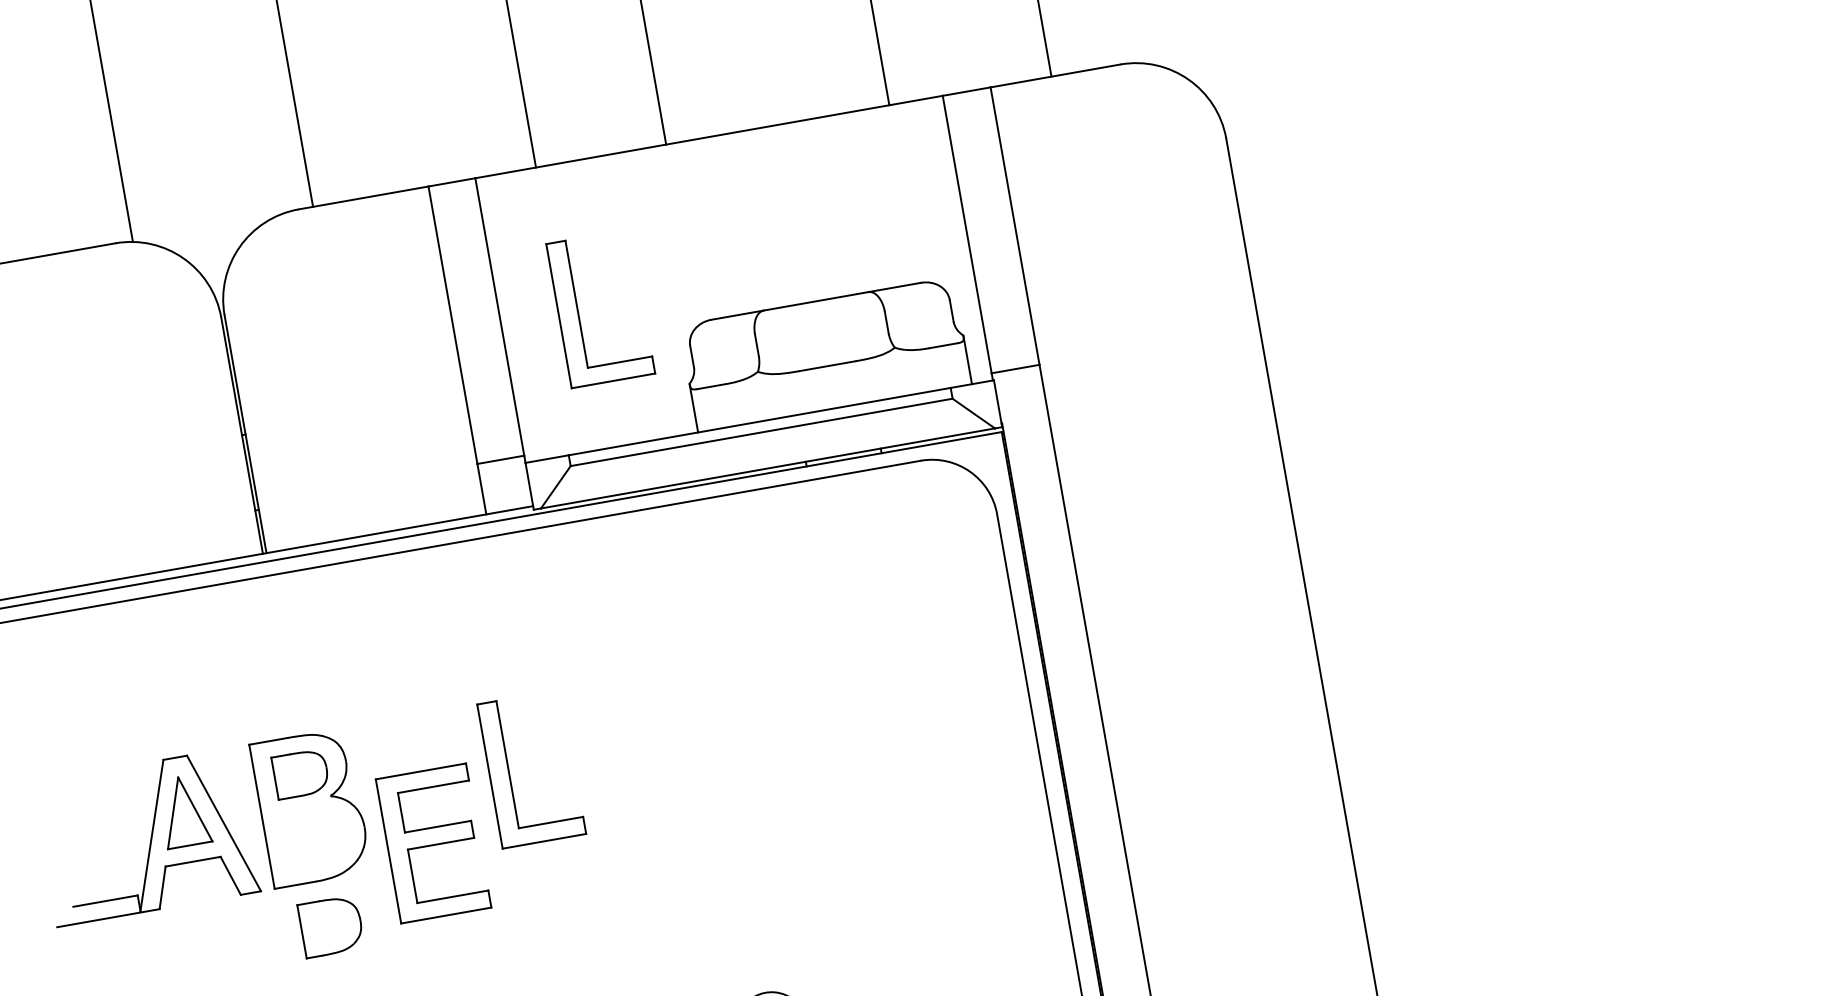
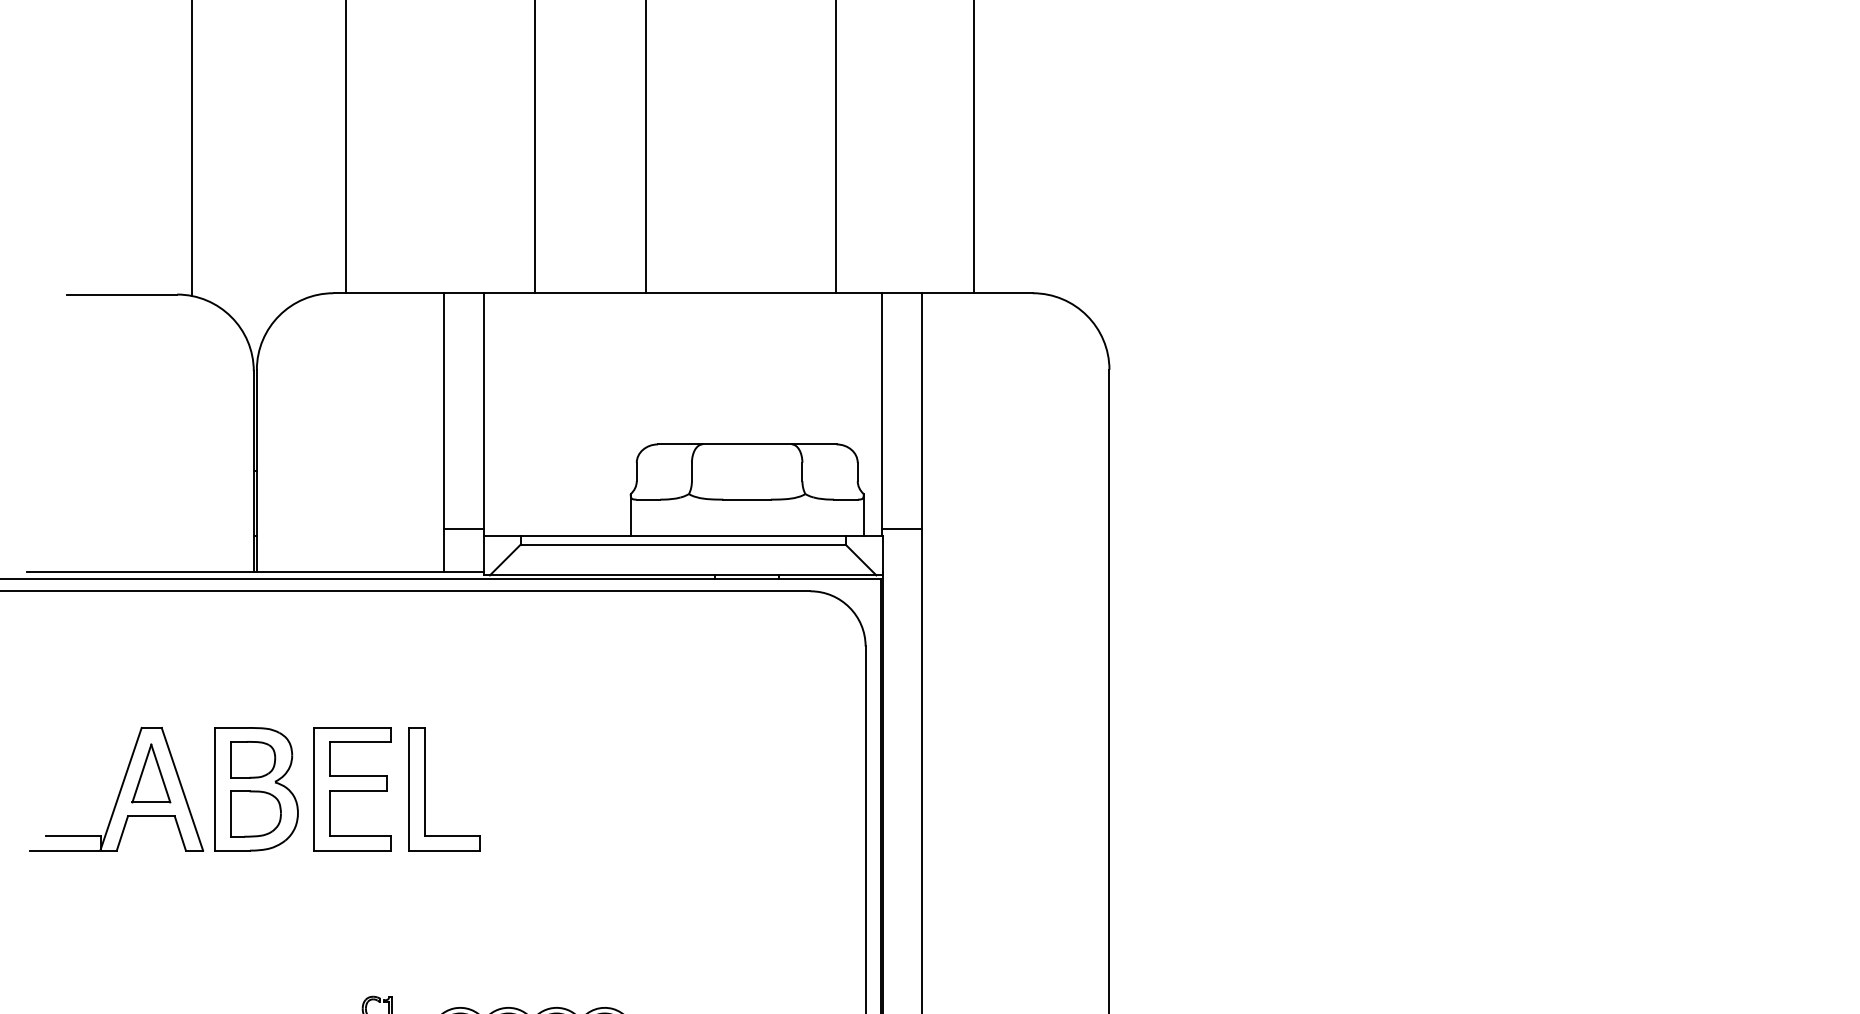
part: (578, 312) -> (549, 419), removed
part: (433, 843) -> (352, 789), moved
part: (330, 926) -> (255, 813), moved

